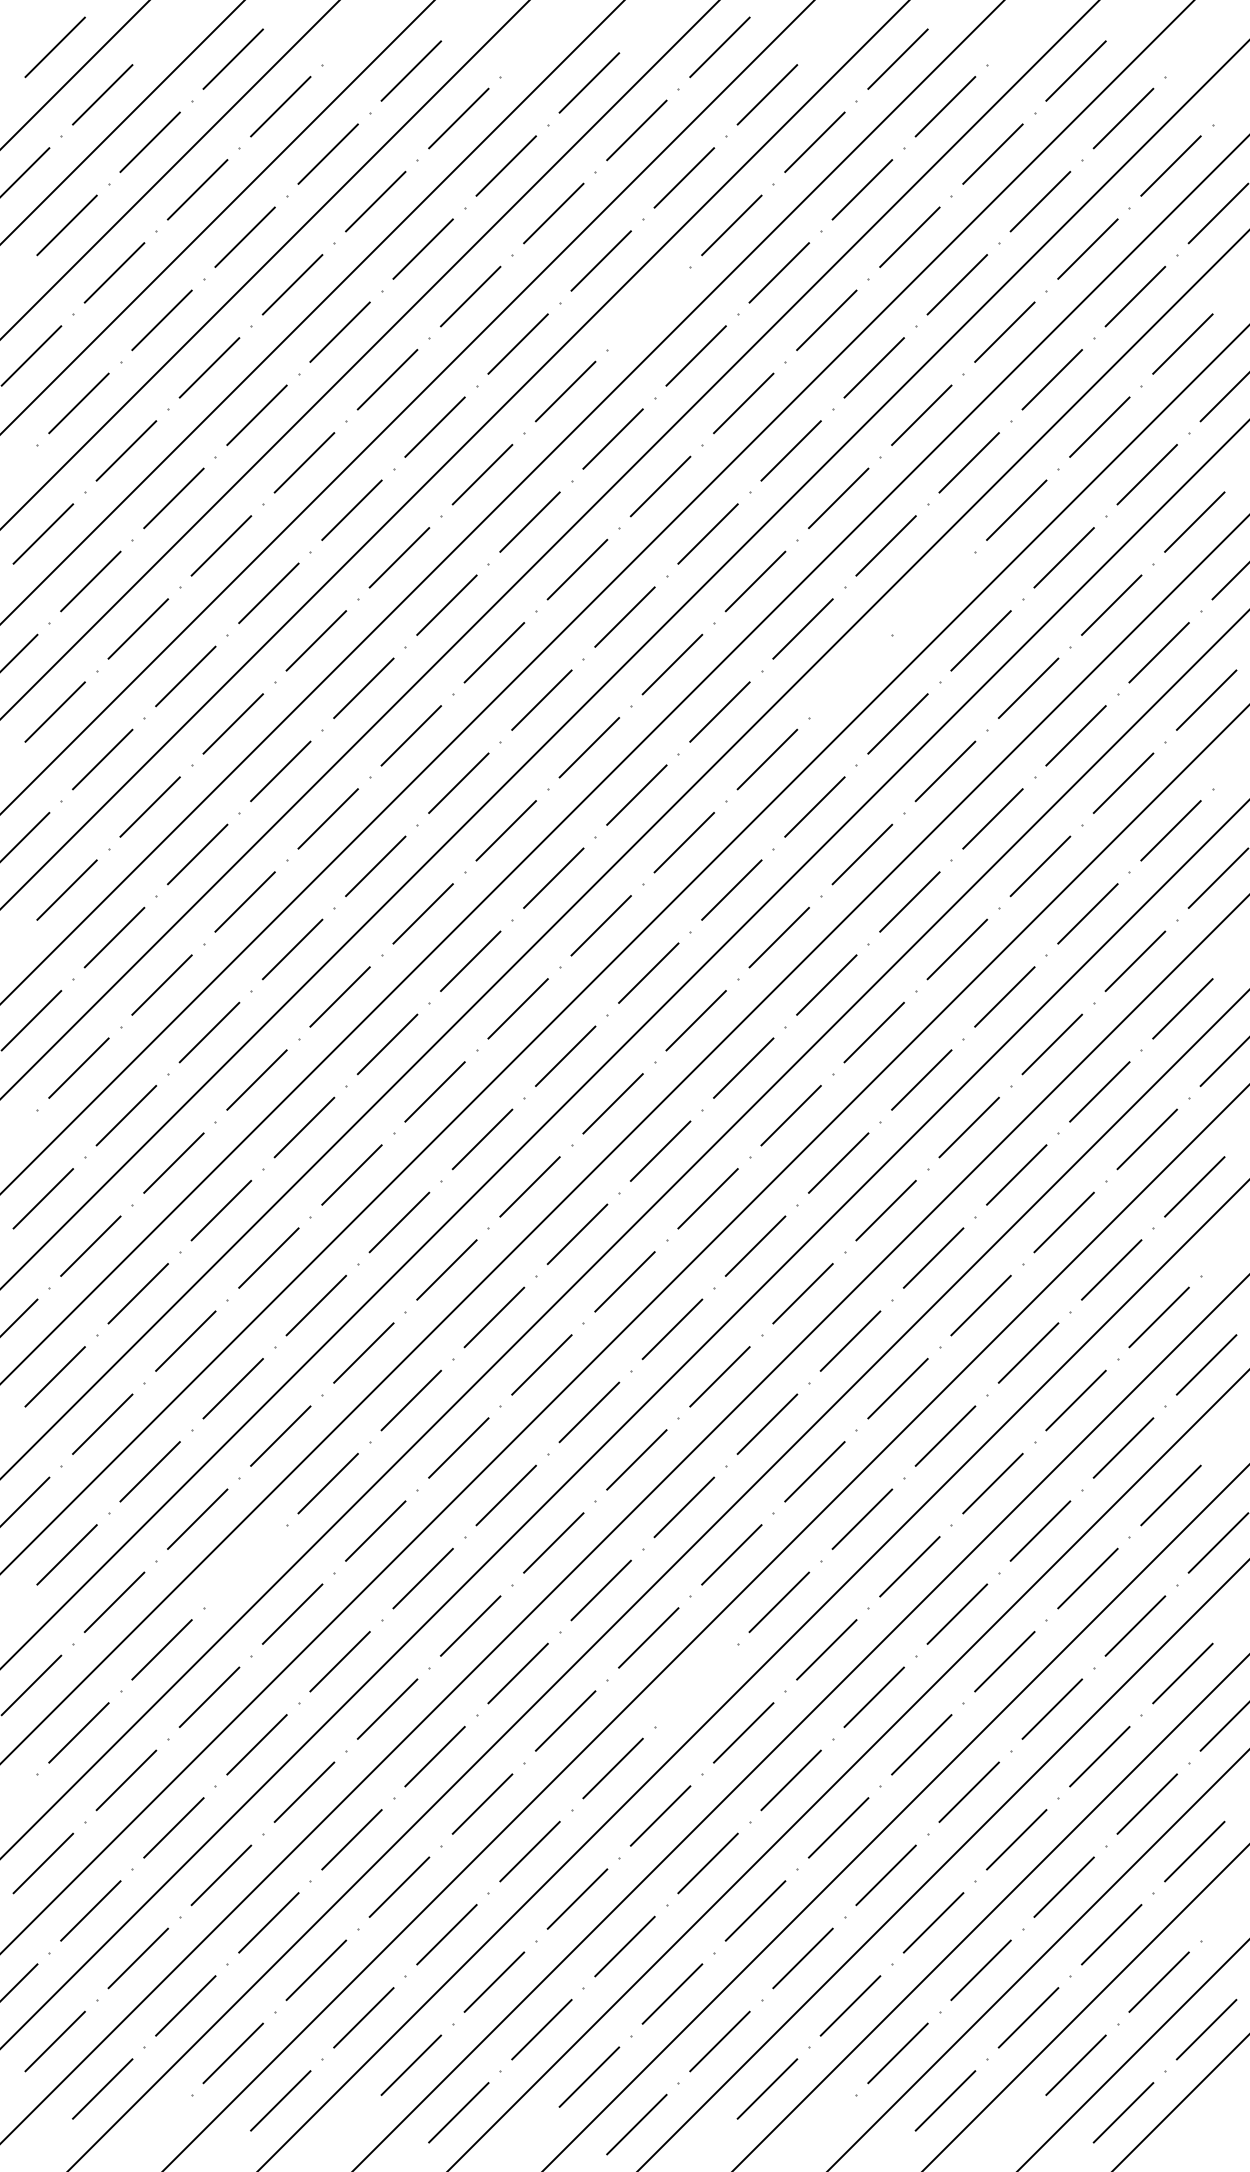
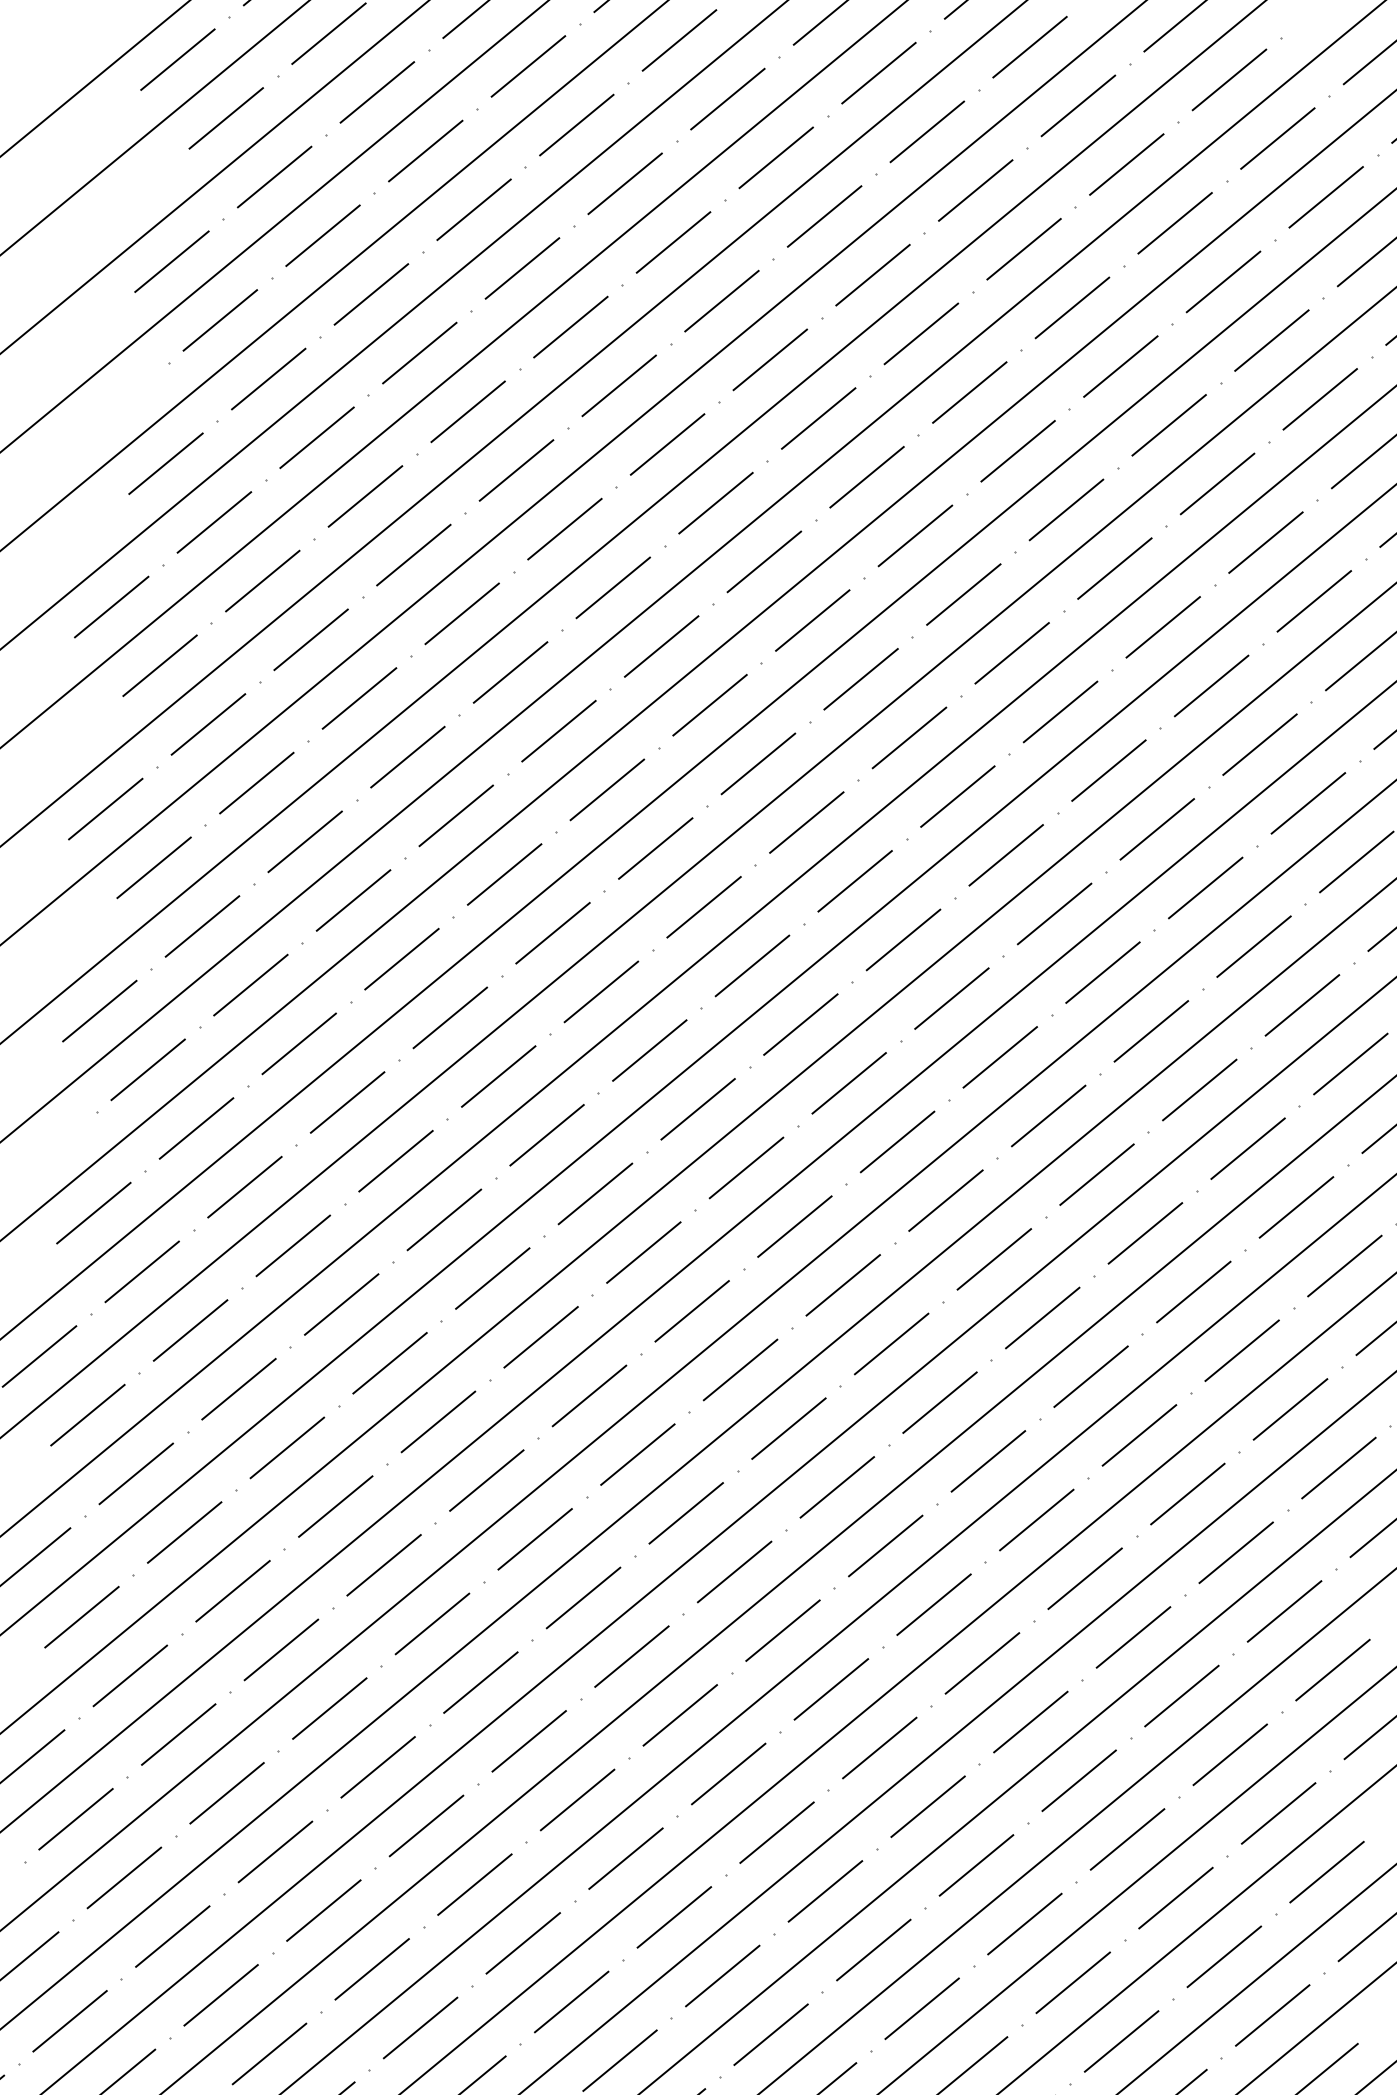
line: (648, 308) -> (872, 275), added
line: (933, 593) -> (1163, 627), added
line: (850, 676) -> (1060, 711), added
line: (244, 1566) -> (280, 1649), added
line: (695, 1685) -> (776, 1832), added

